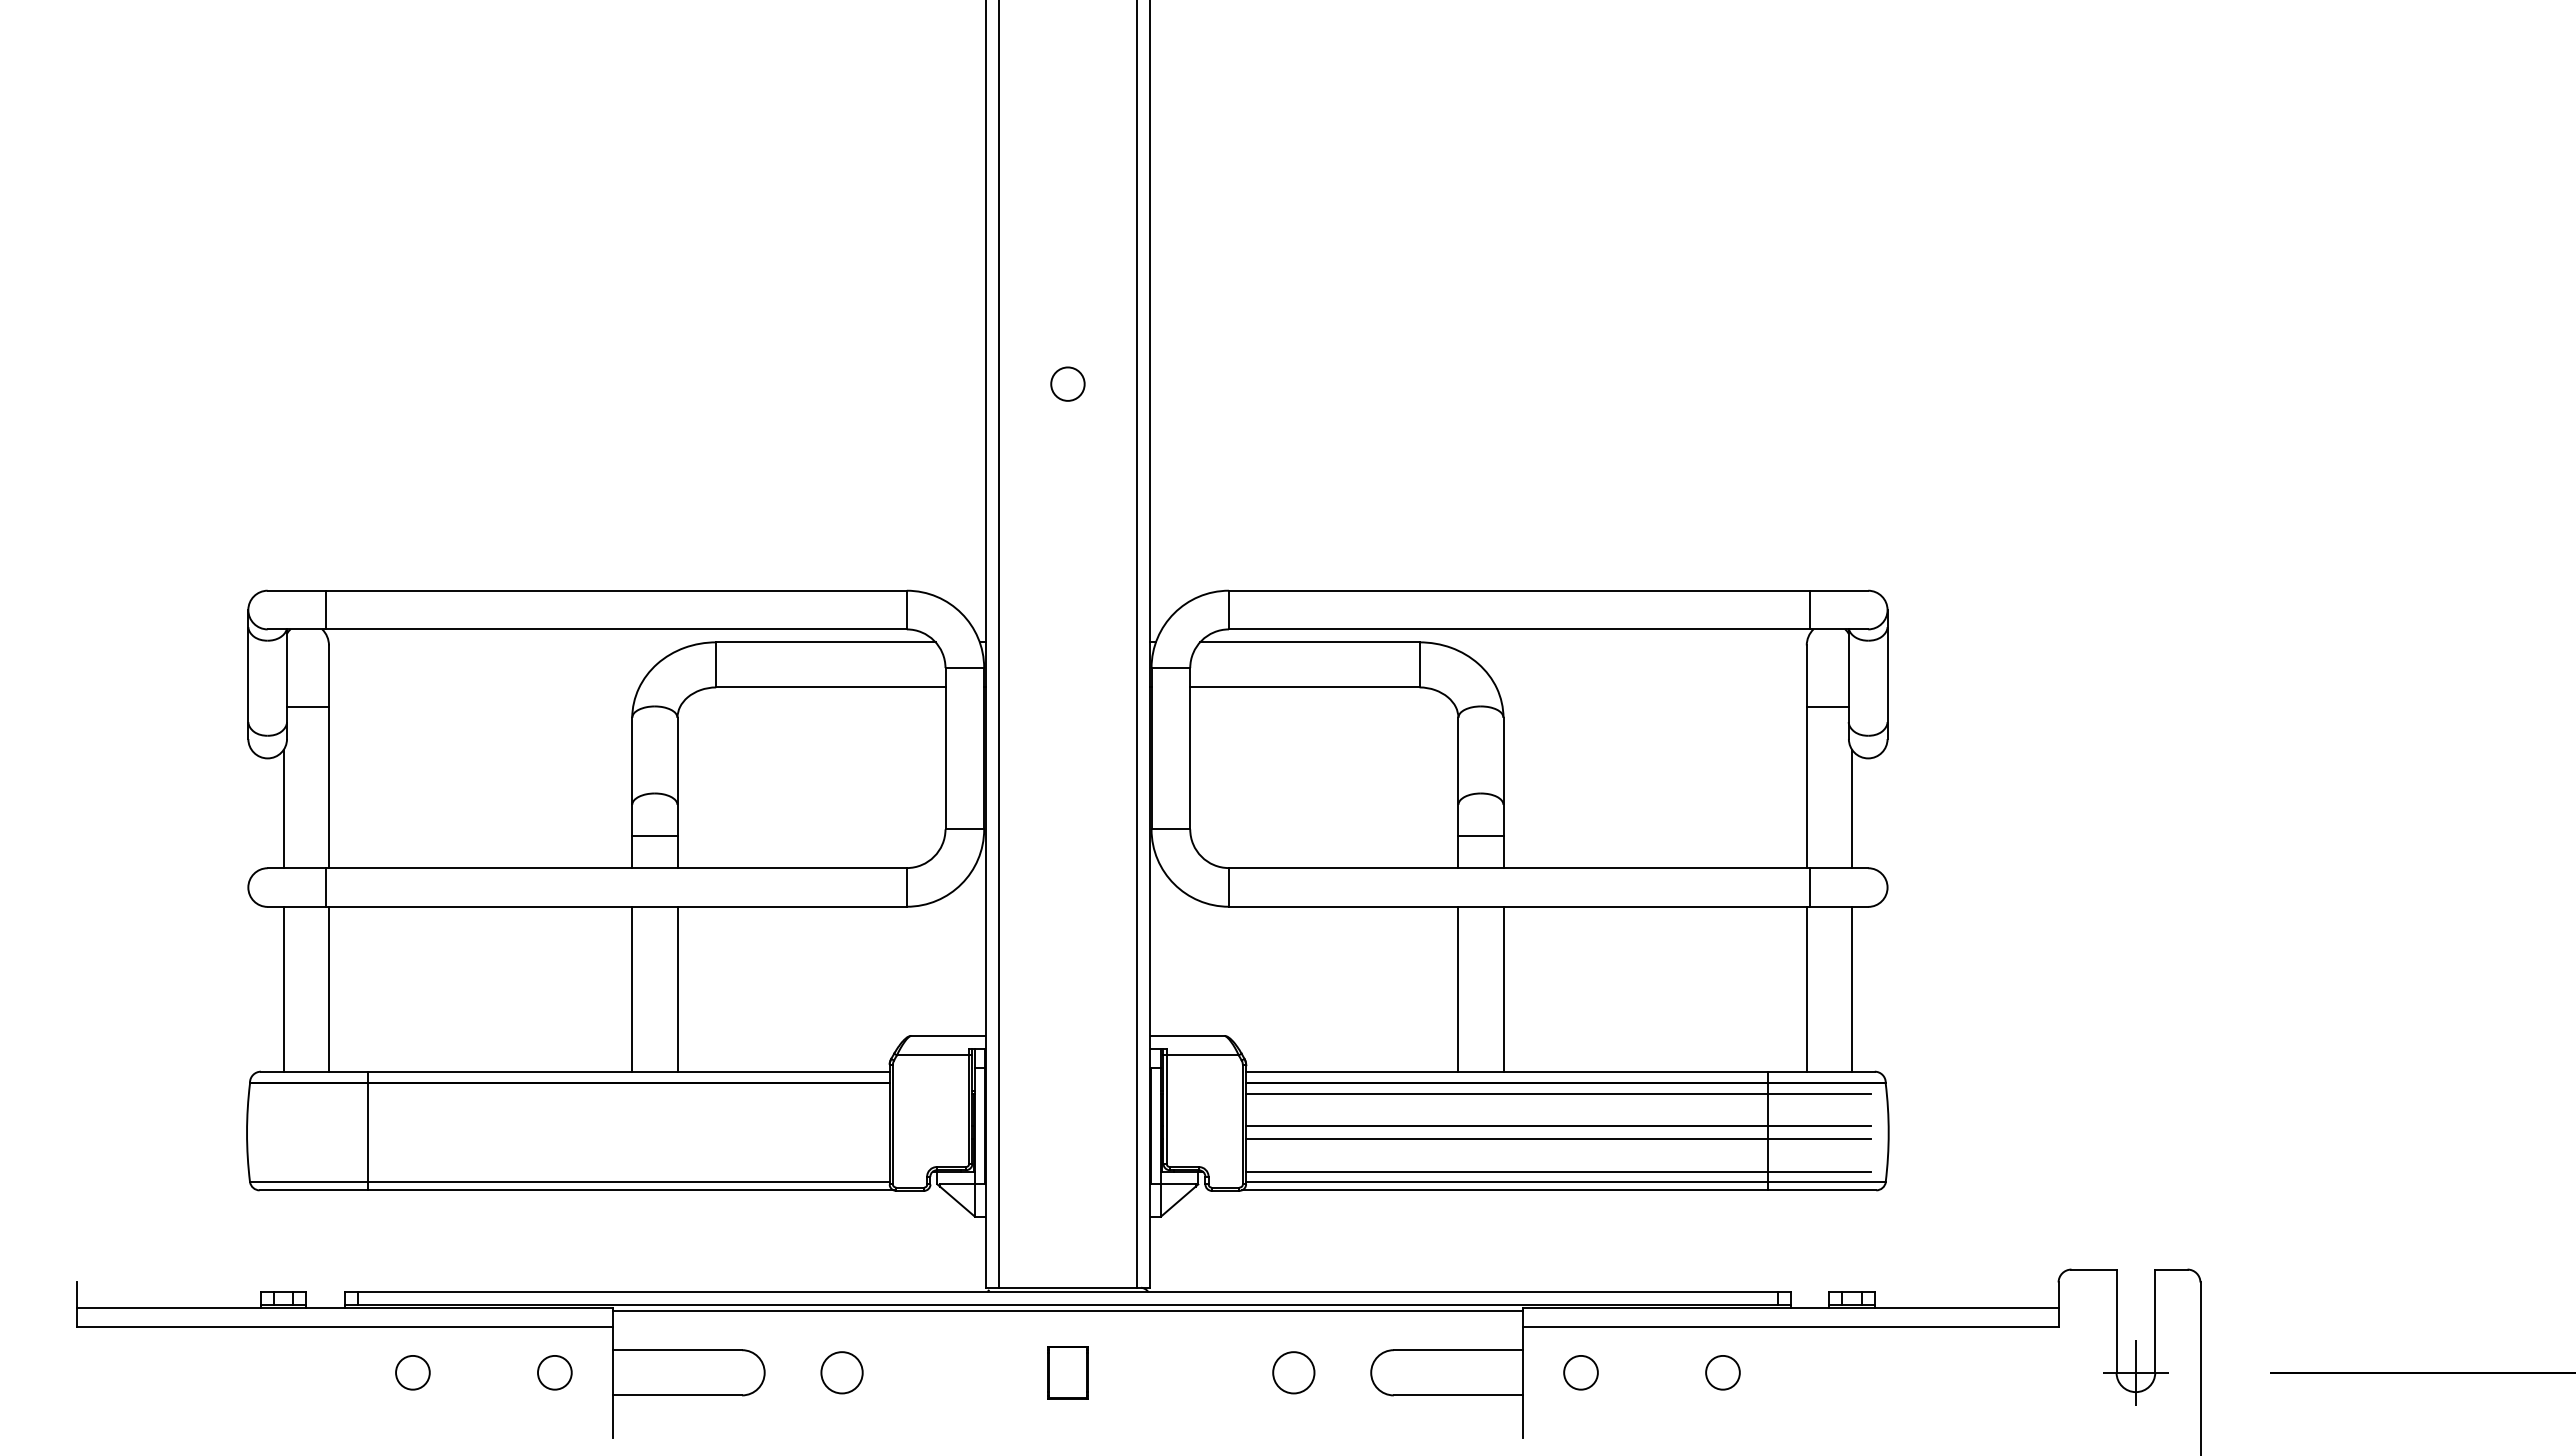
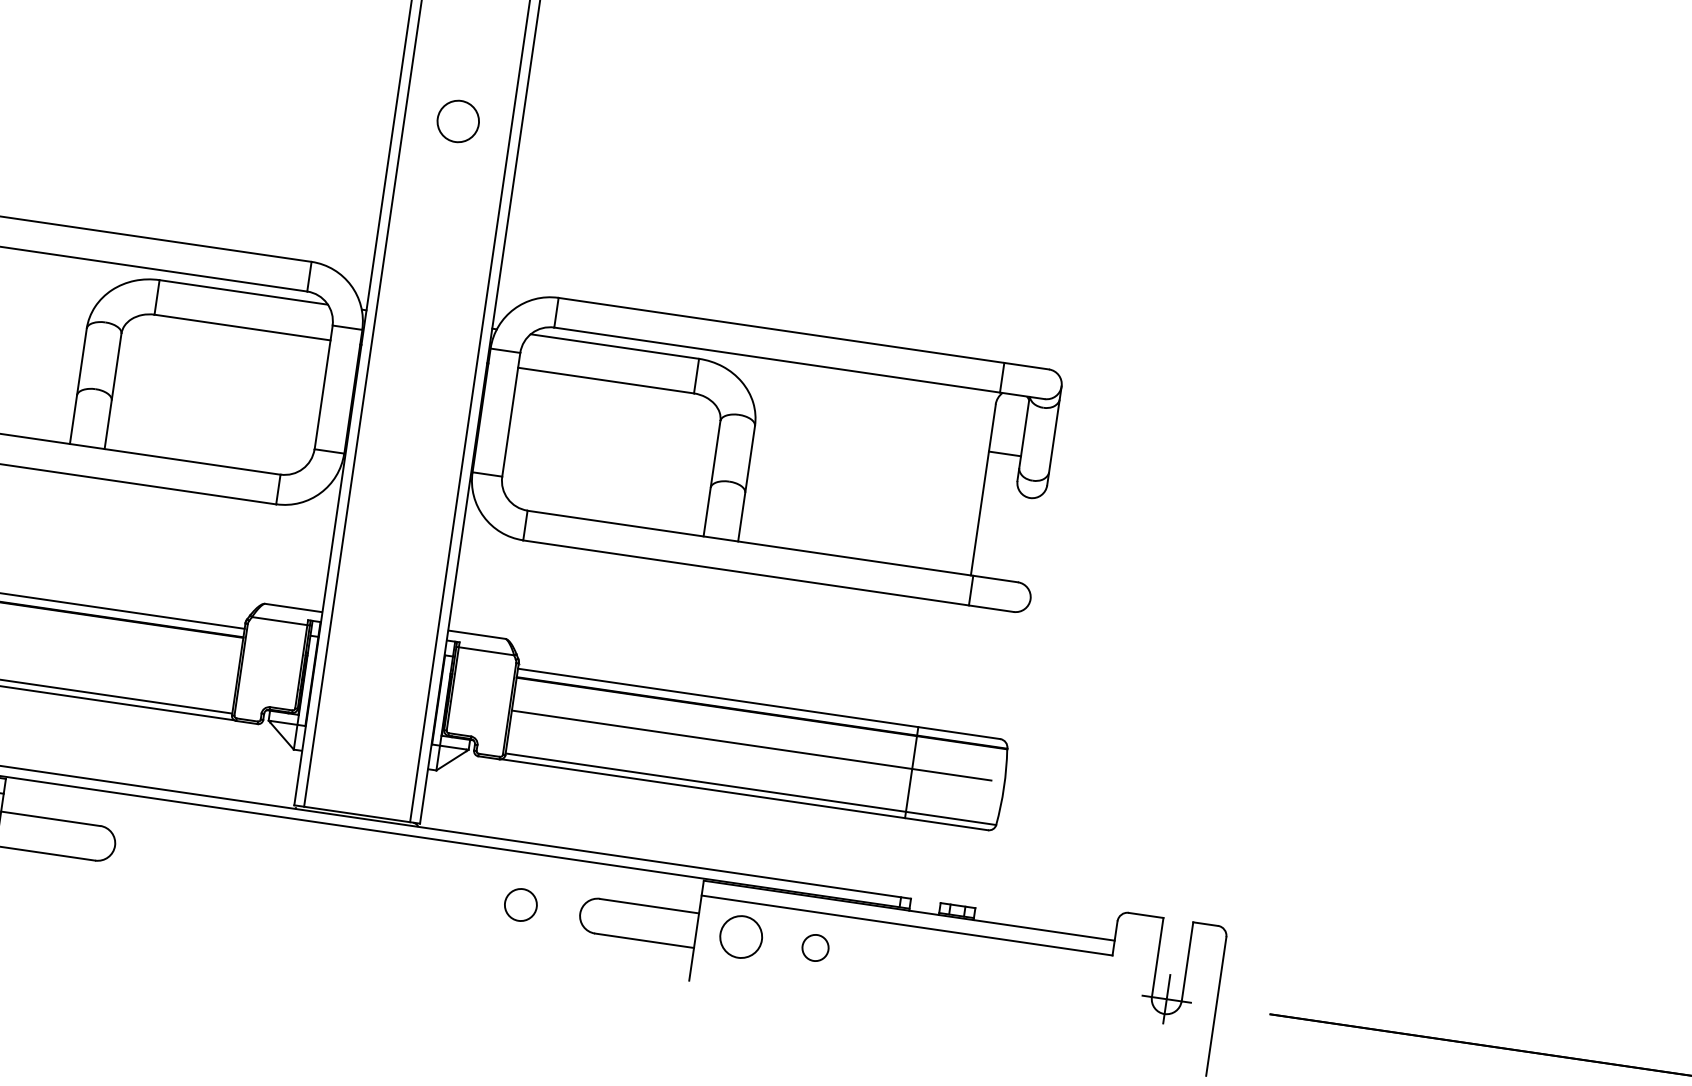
circle: (1067, 383) -> (458, 120), size x1.6
line: (1851, 808) -> (1011, 534), removed
line: (654, 835) -> (90, 421), removed
line: (1480, 835) -> (724, 513), removed
line: (632, 988) -> (56, 536), removed
line: (677, 988) -> (91, 541), removed
line: (1458, 988) -> (690, 628), removed
line: (1503, 988) -> (724, 633), removed
line: (1806, 988) -> (957, 667), removed
line: (1851, 988) -> (991, 672), removed
line: (1558, 1094) -> (755, 721), removed
line: (1558, 1139) -> (750, 755), removed
line: (1558, 1171) -> (746, 780), removed
line: (1067, 1311) -> (354, 832), removed
circle: (841, 1372) -> (174, 854), removed
part: (1067, 1372) -> (347, 879), removed
circle: (1580, 1372) -> (740, 936), size x1.6
circle: (1722, 1372) -> (815, 947), moved

